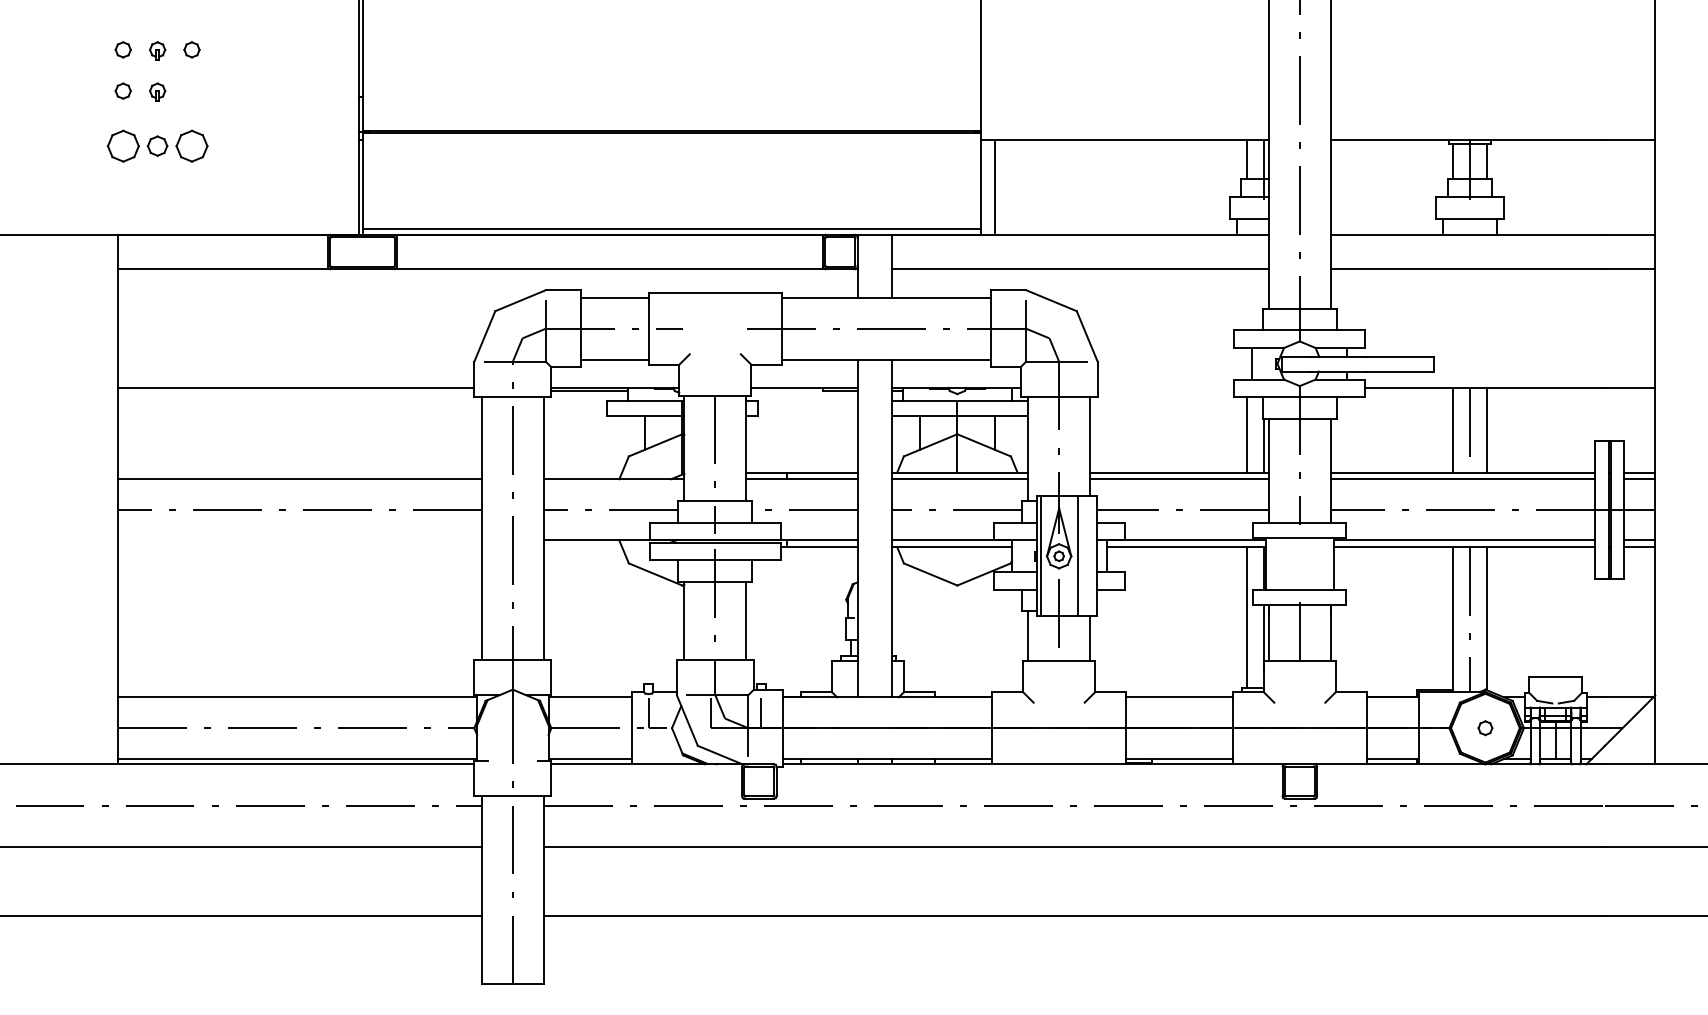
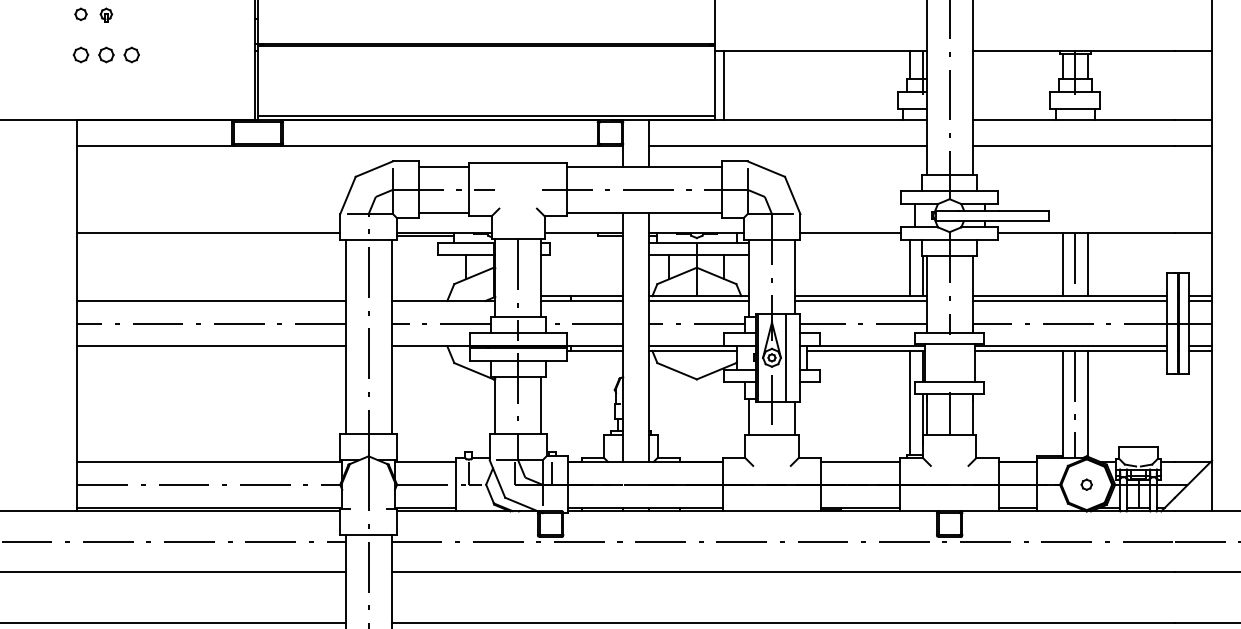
part: (122, 145) -> (80, 54), size x0.62
part: (191, 145) -> (131, 54), size x0.62
line: (1165, 387) -> (850, 233), added
line: (299, 540) -> (211, 346), added

